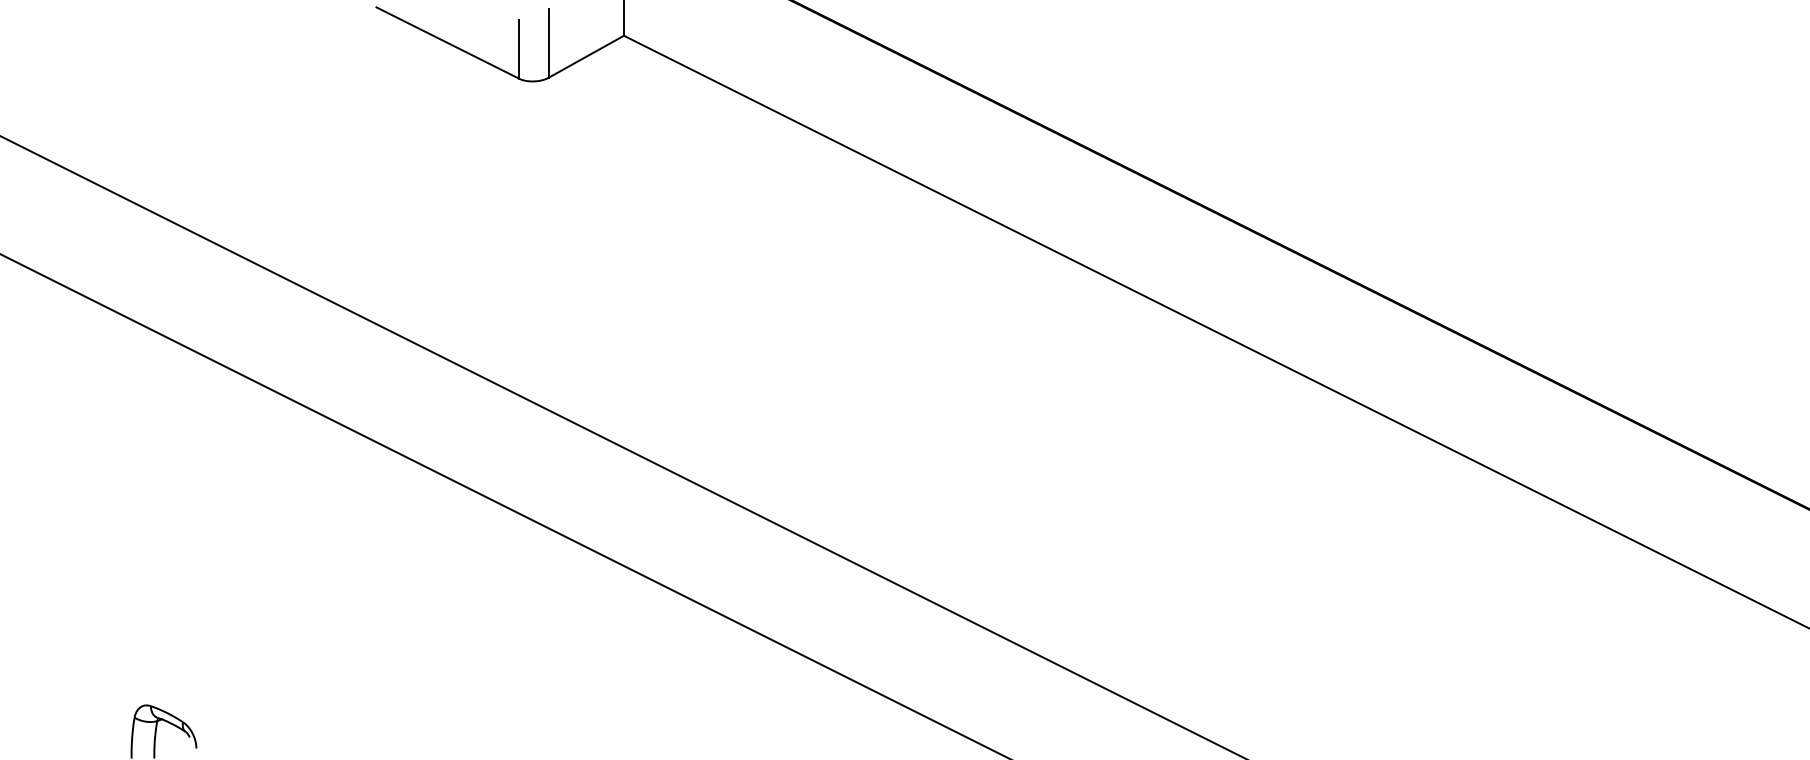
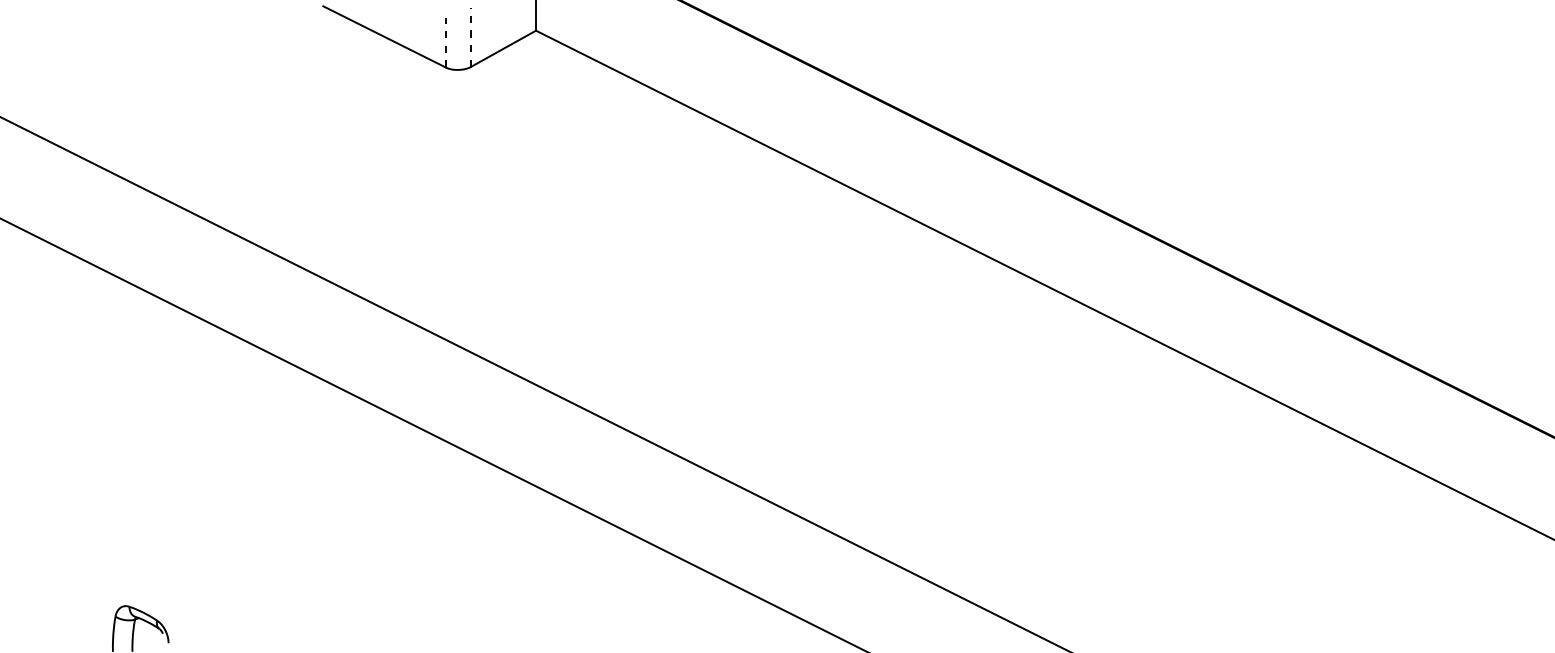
line: (548, 42) -> (471, 36), solid -> dashed
line: (518, 49) -> (445, 42), solid -> dashed

